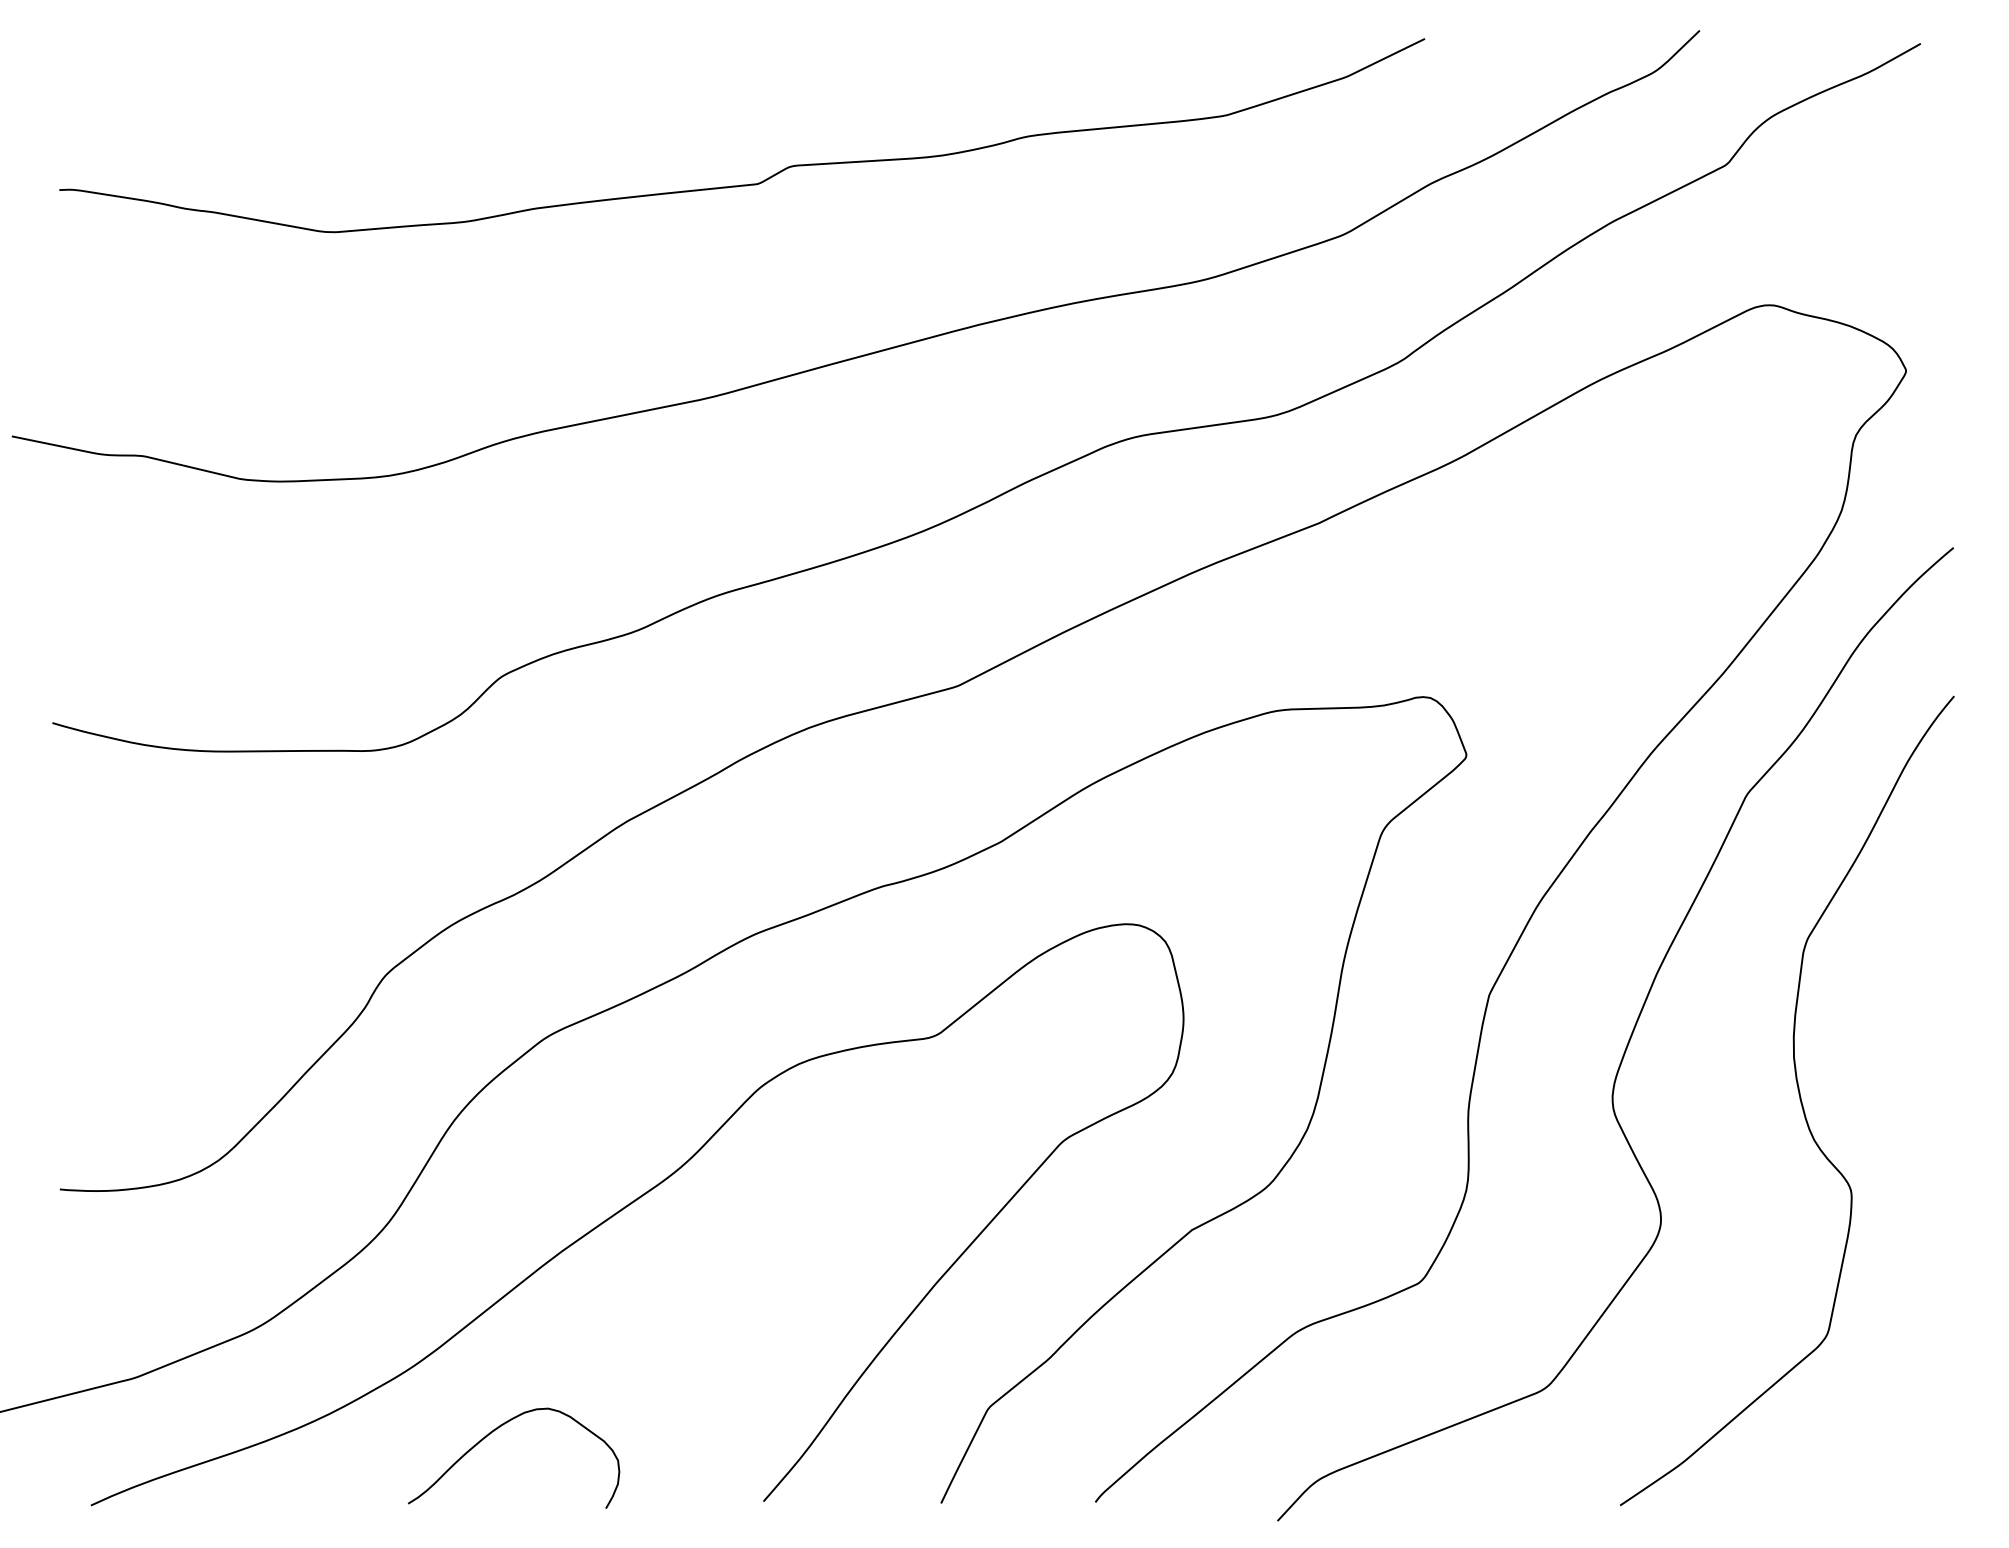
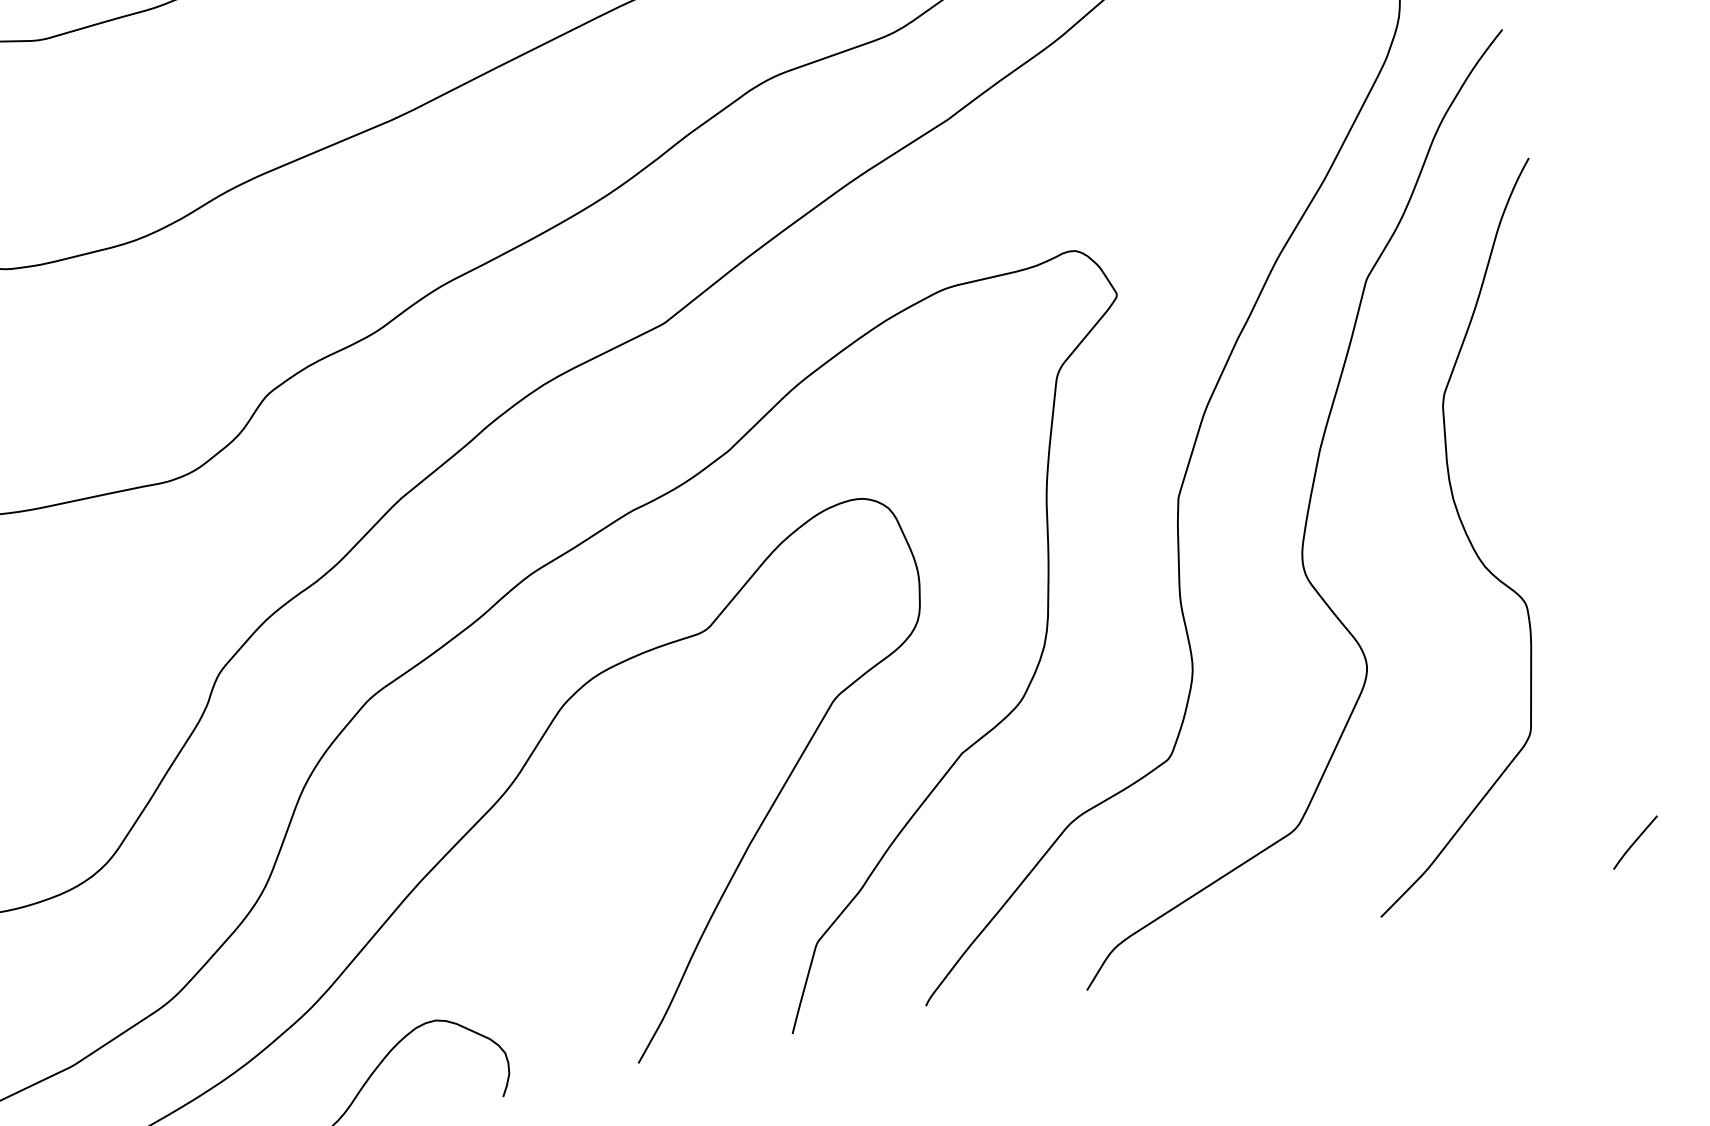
curve: (1918, 1479) -> (1634, 842), added

